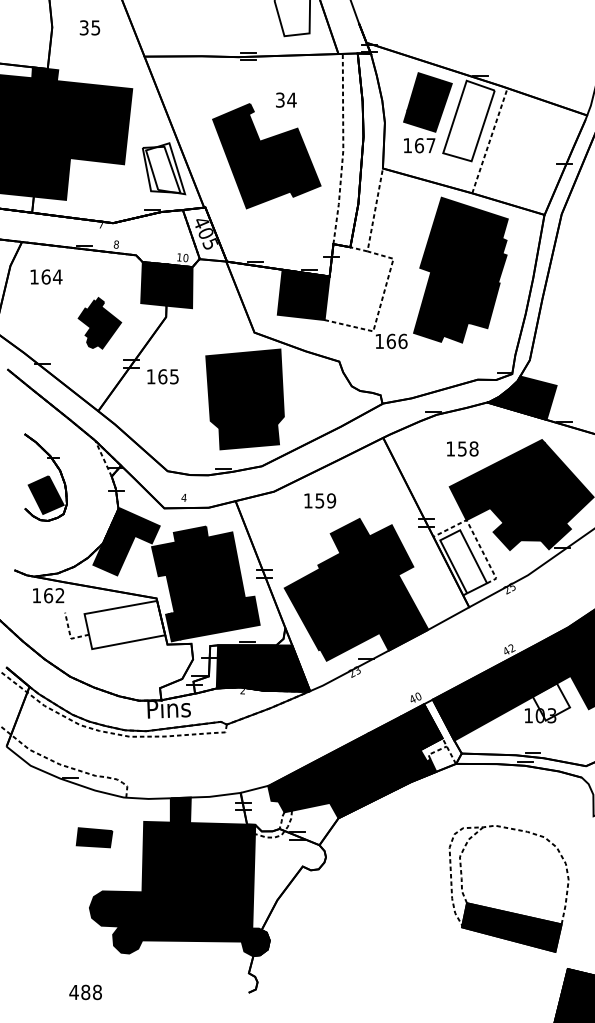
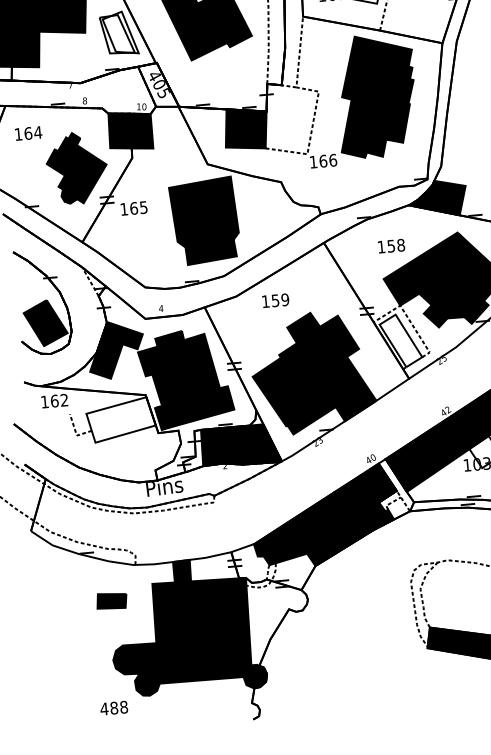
part: (99, 323) -> (76, 168), size x1.67
part: (45, 477) -> (43, 302), size x1.43
text: (85, 992) -> (114, 708), moved

